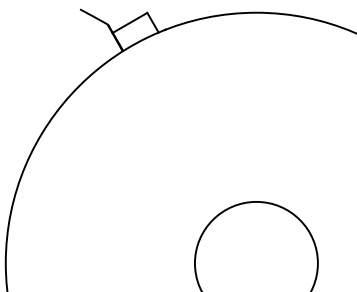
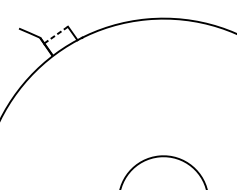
line: (130, 22) -> (56, 34), solid -> dashed

